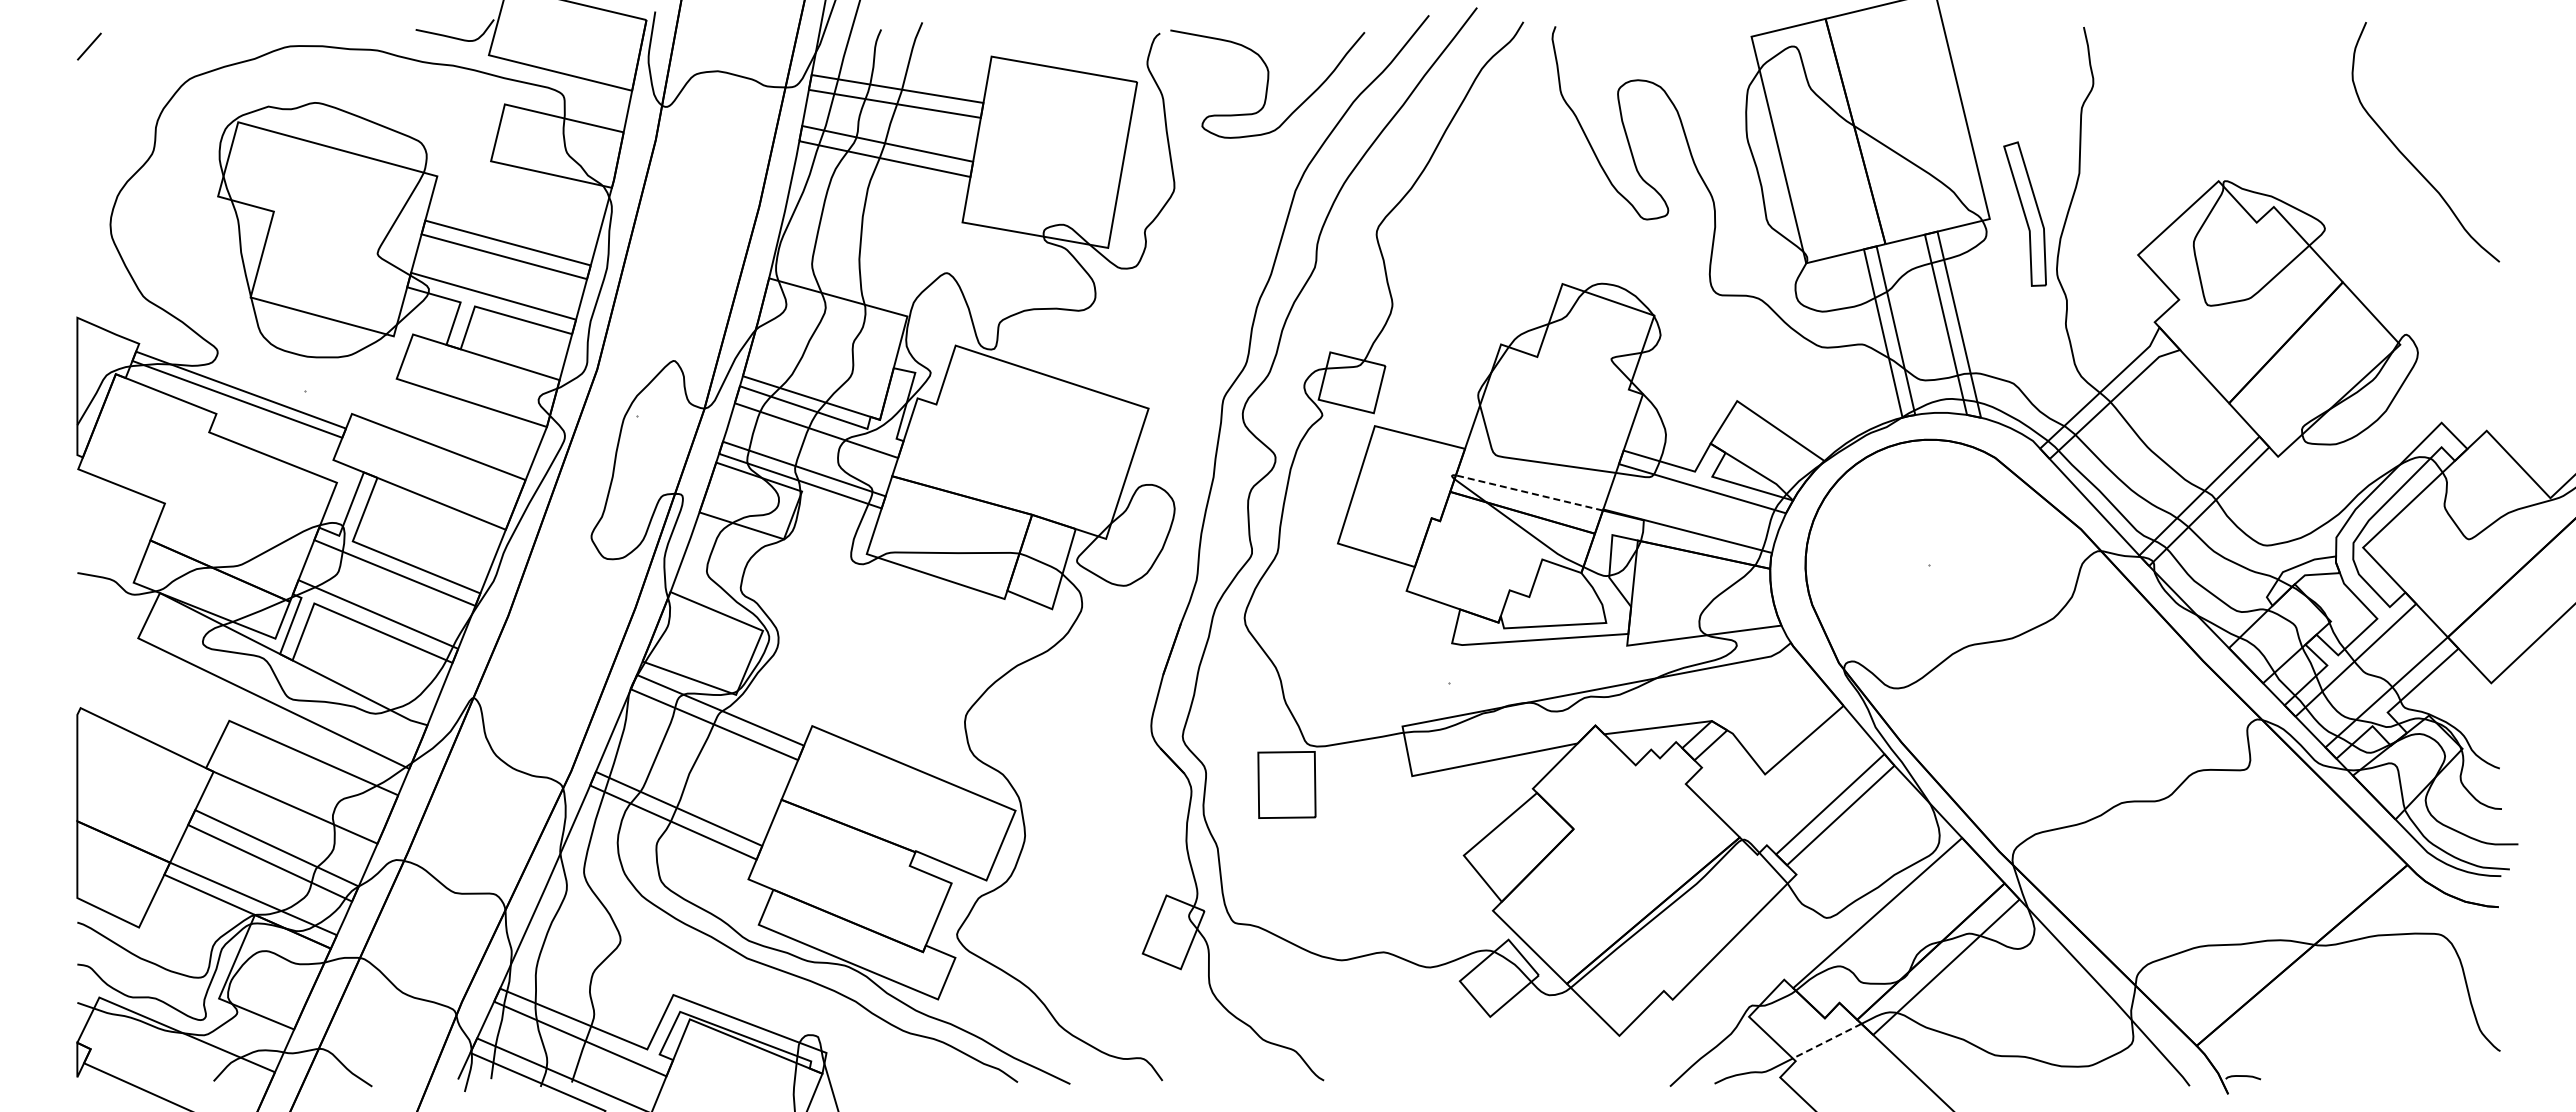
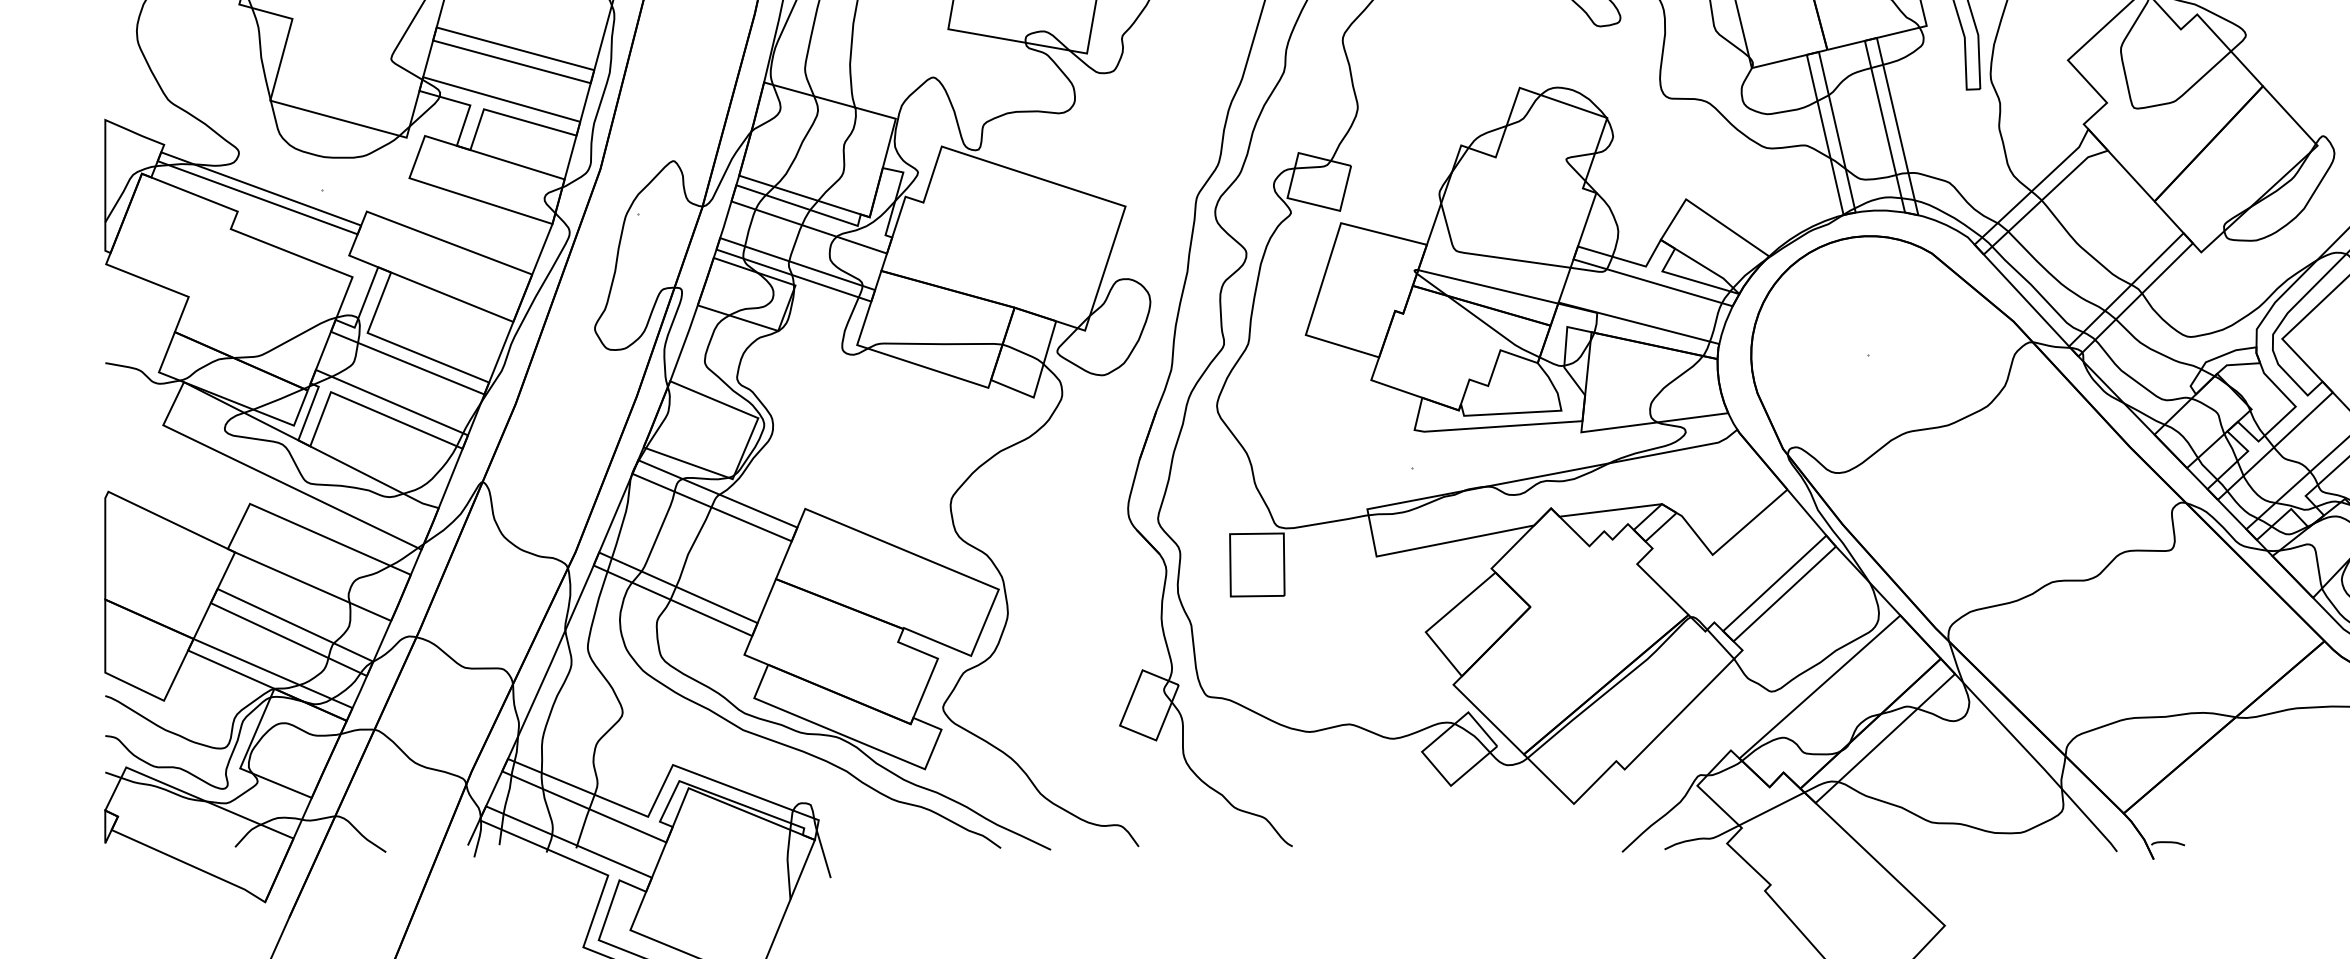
line: (1529, 492) -> (1488, 286), dashed -> solid
line: (1826, 1041) -> (1771, 809), dashed -> solid

